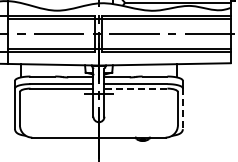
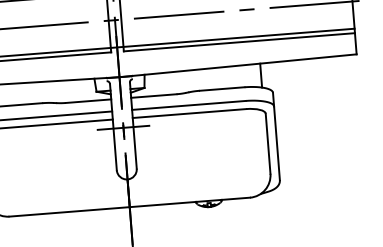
line: (135, 88) -> (188, 113), dashed -> solid
line: (182, 109) -> (276, 144), dashed -> solid

